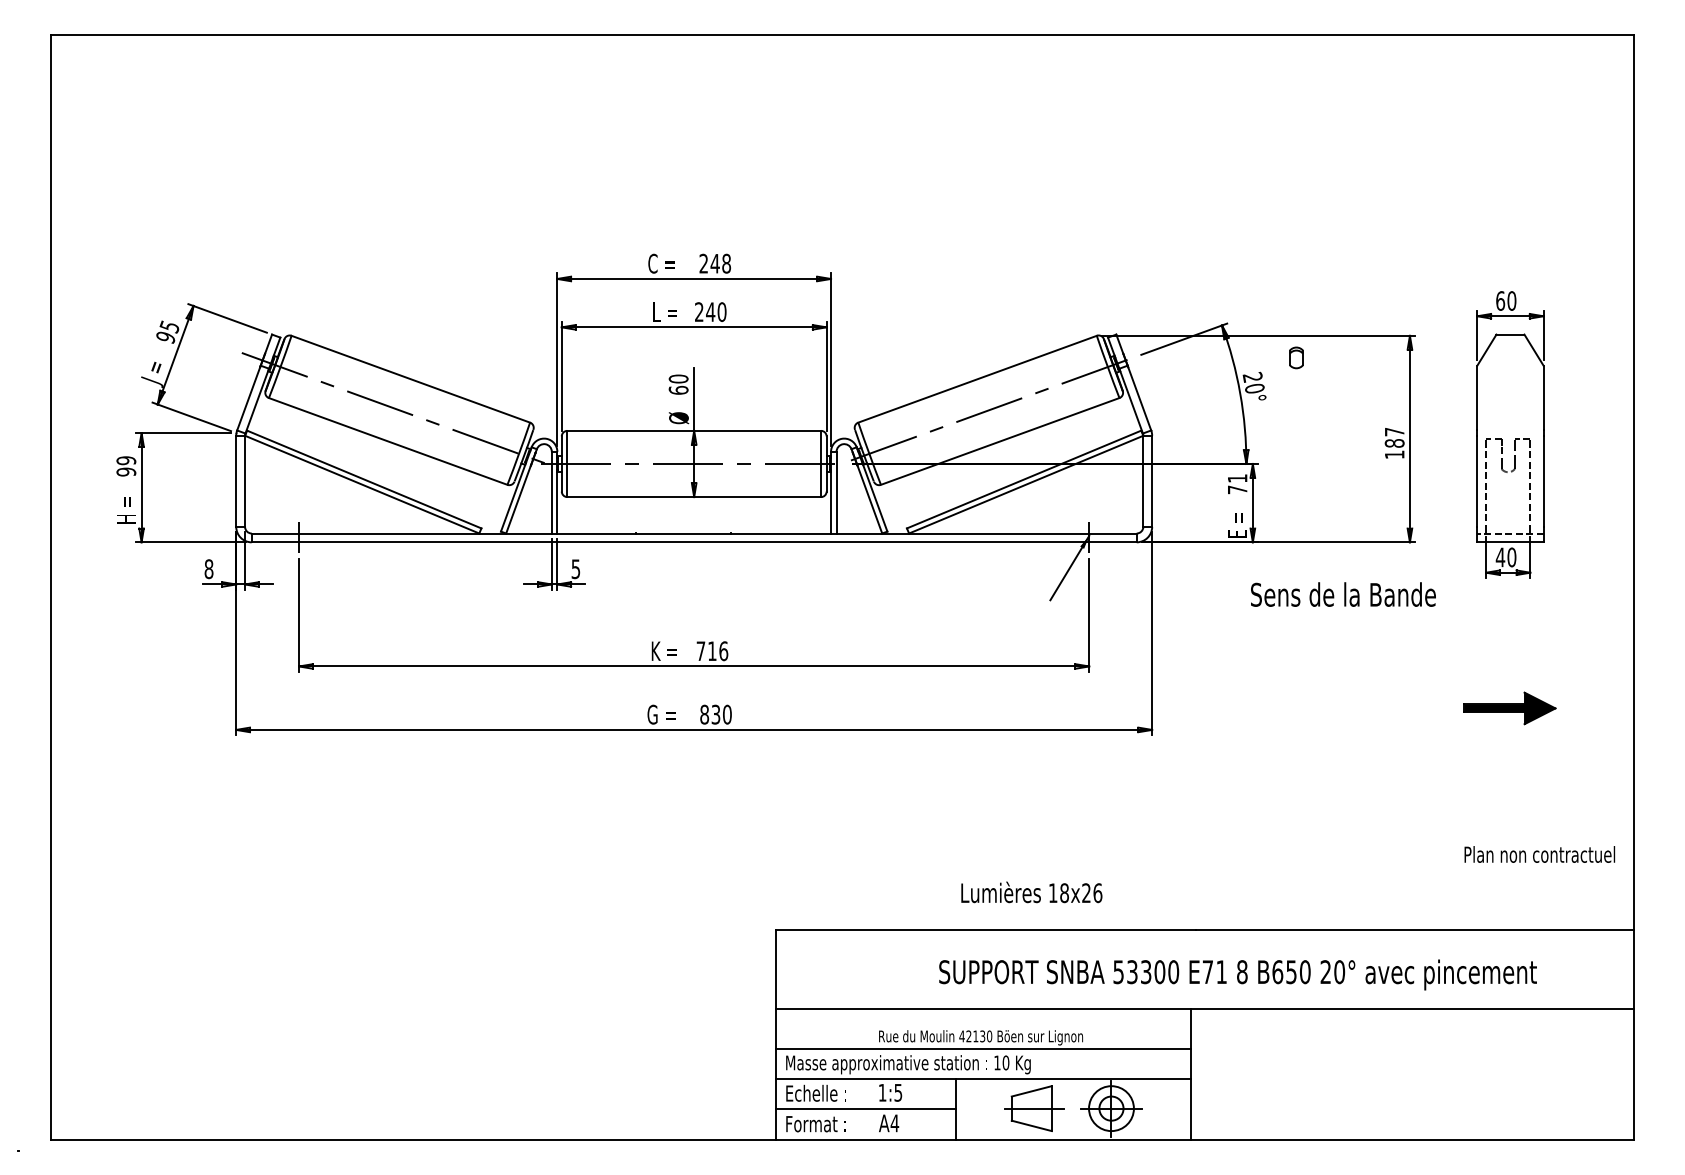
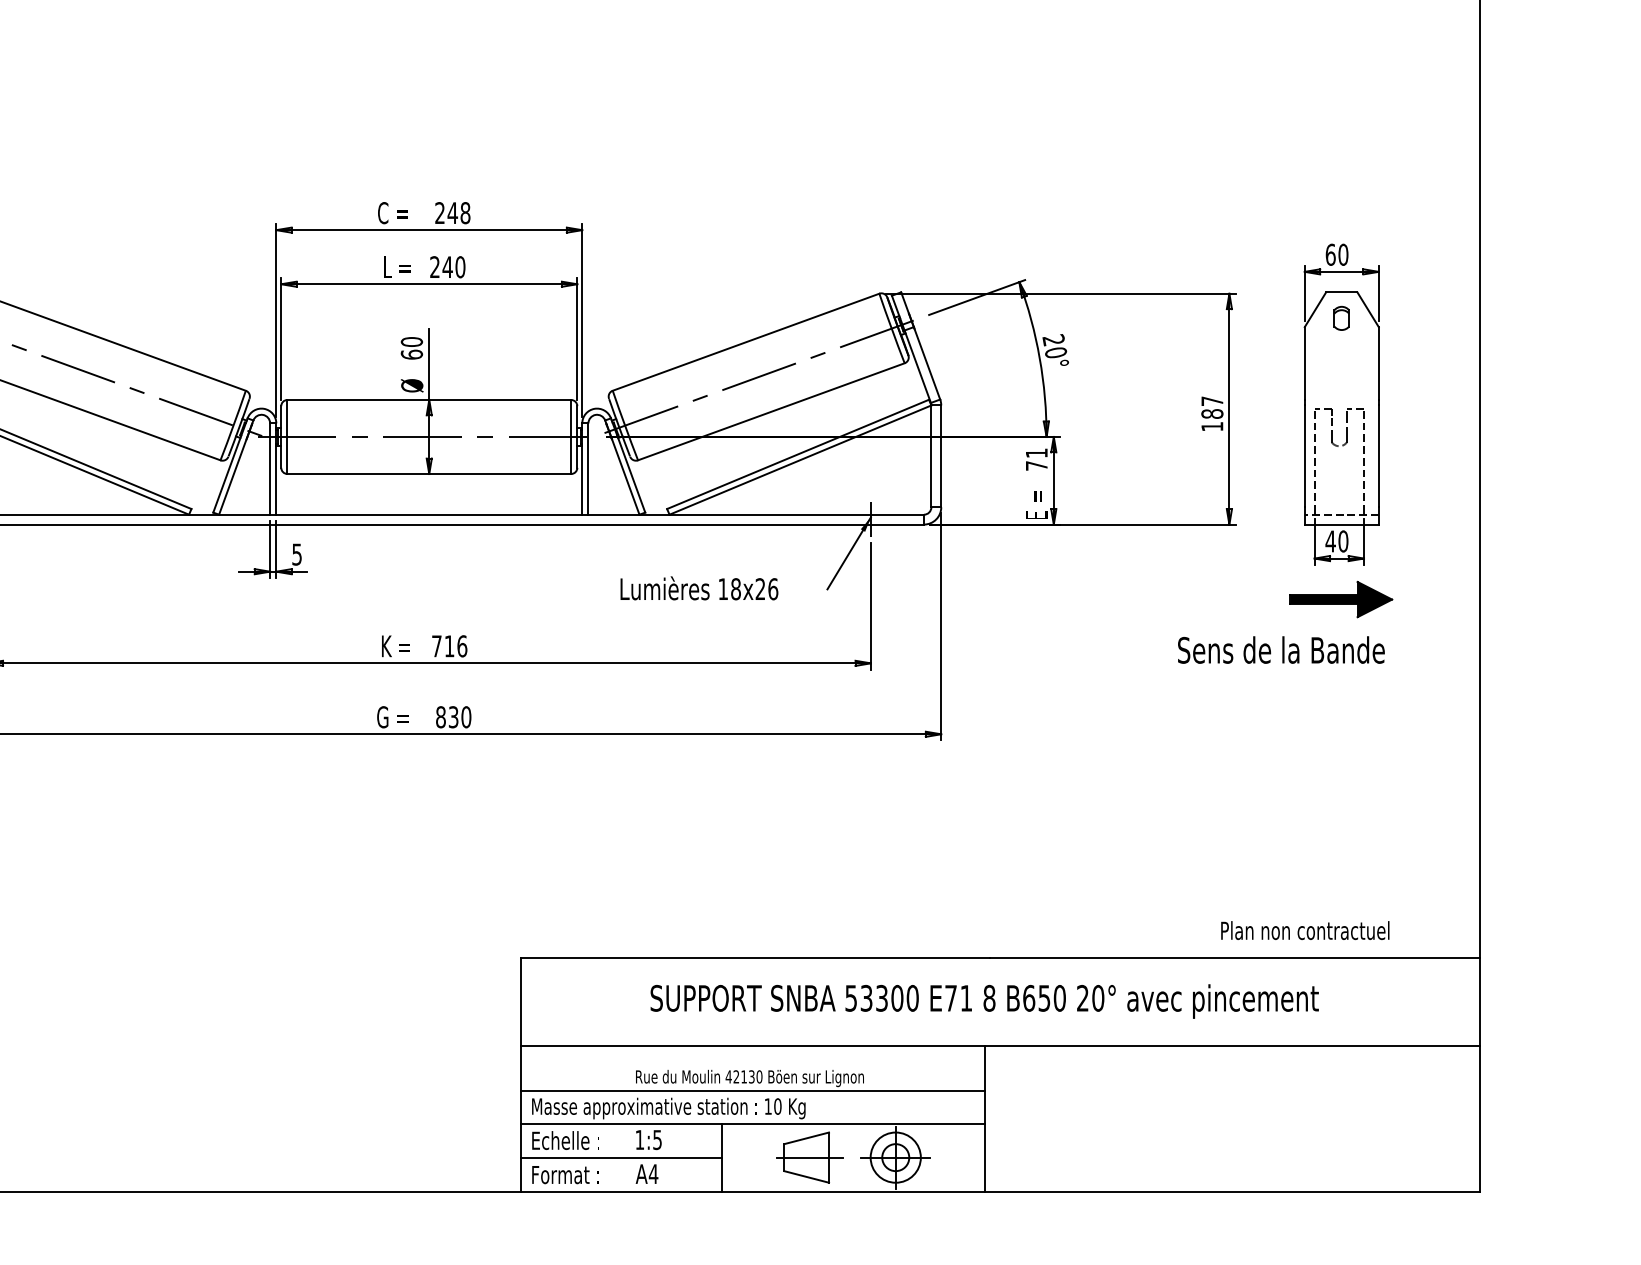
part: (1296, 357) -> (1341, 317), moved
text: (1343, 594) -> (1281, 649), moved
part: (1509, 708) -> (1340, 599), moved
text: (1539, 854) -> (1304, 930), moved
text: (1031, 892) -> (699, 588), moved
text: (1237, 974) -> (984, 1000), moved

